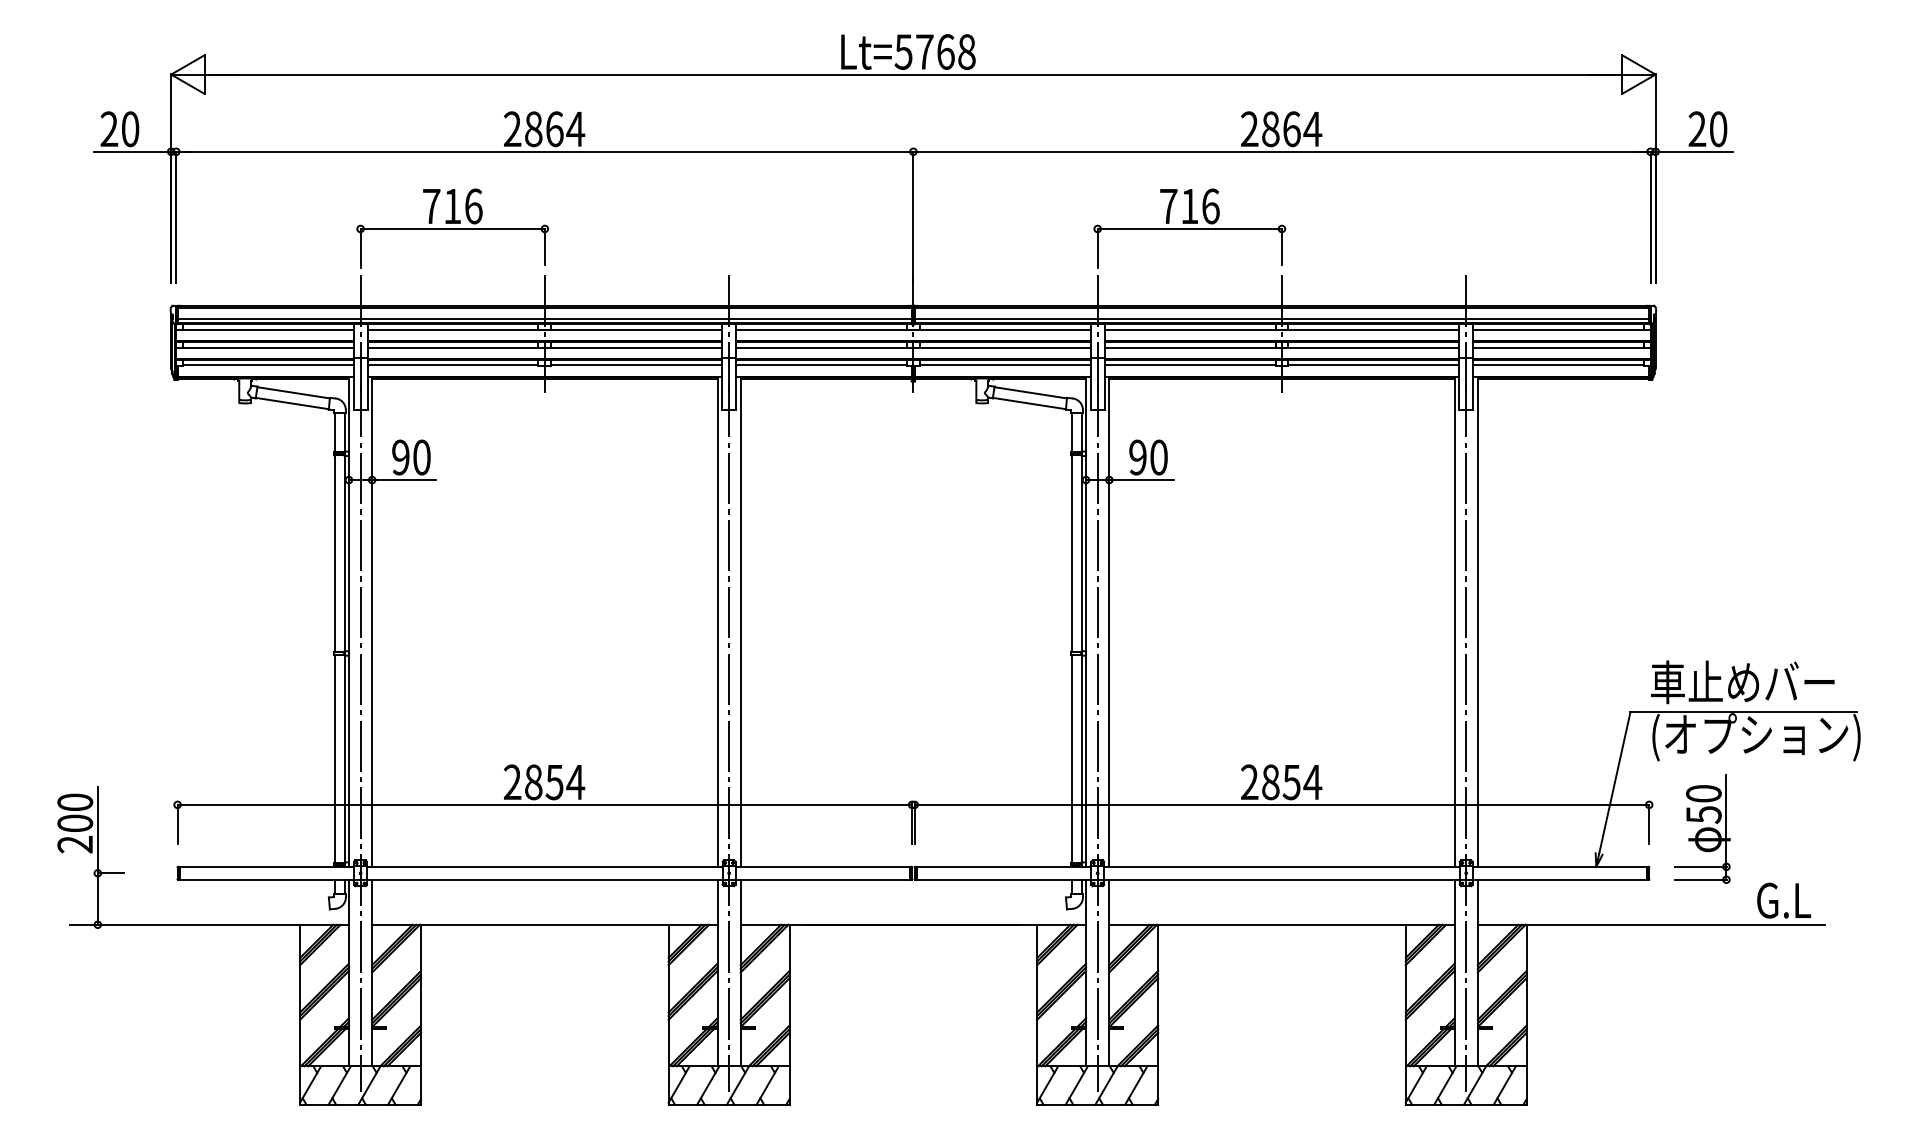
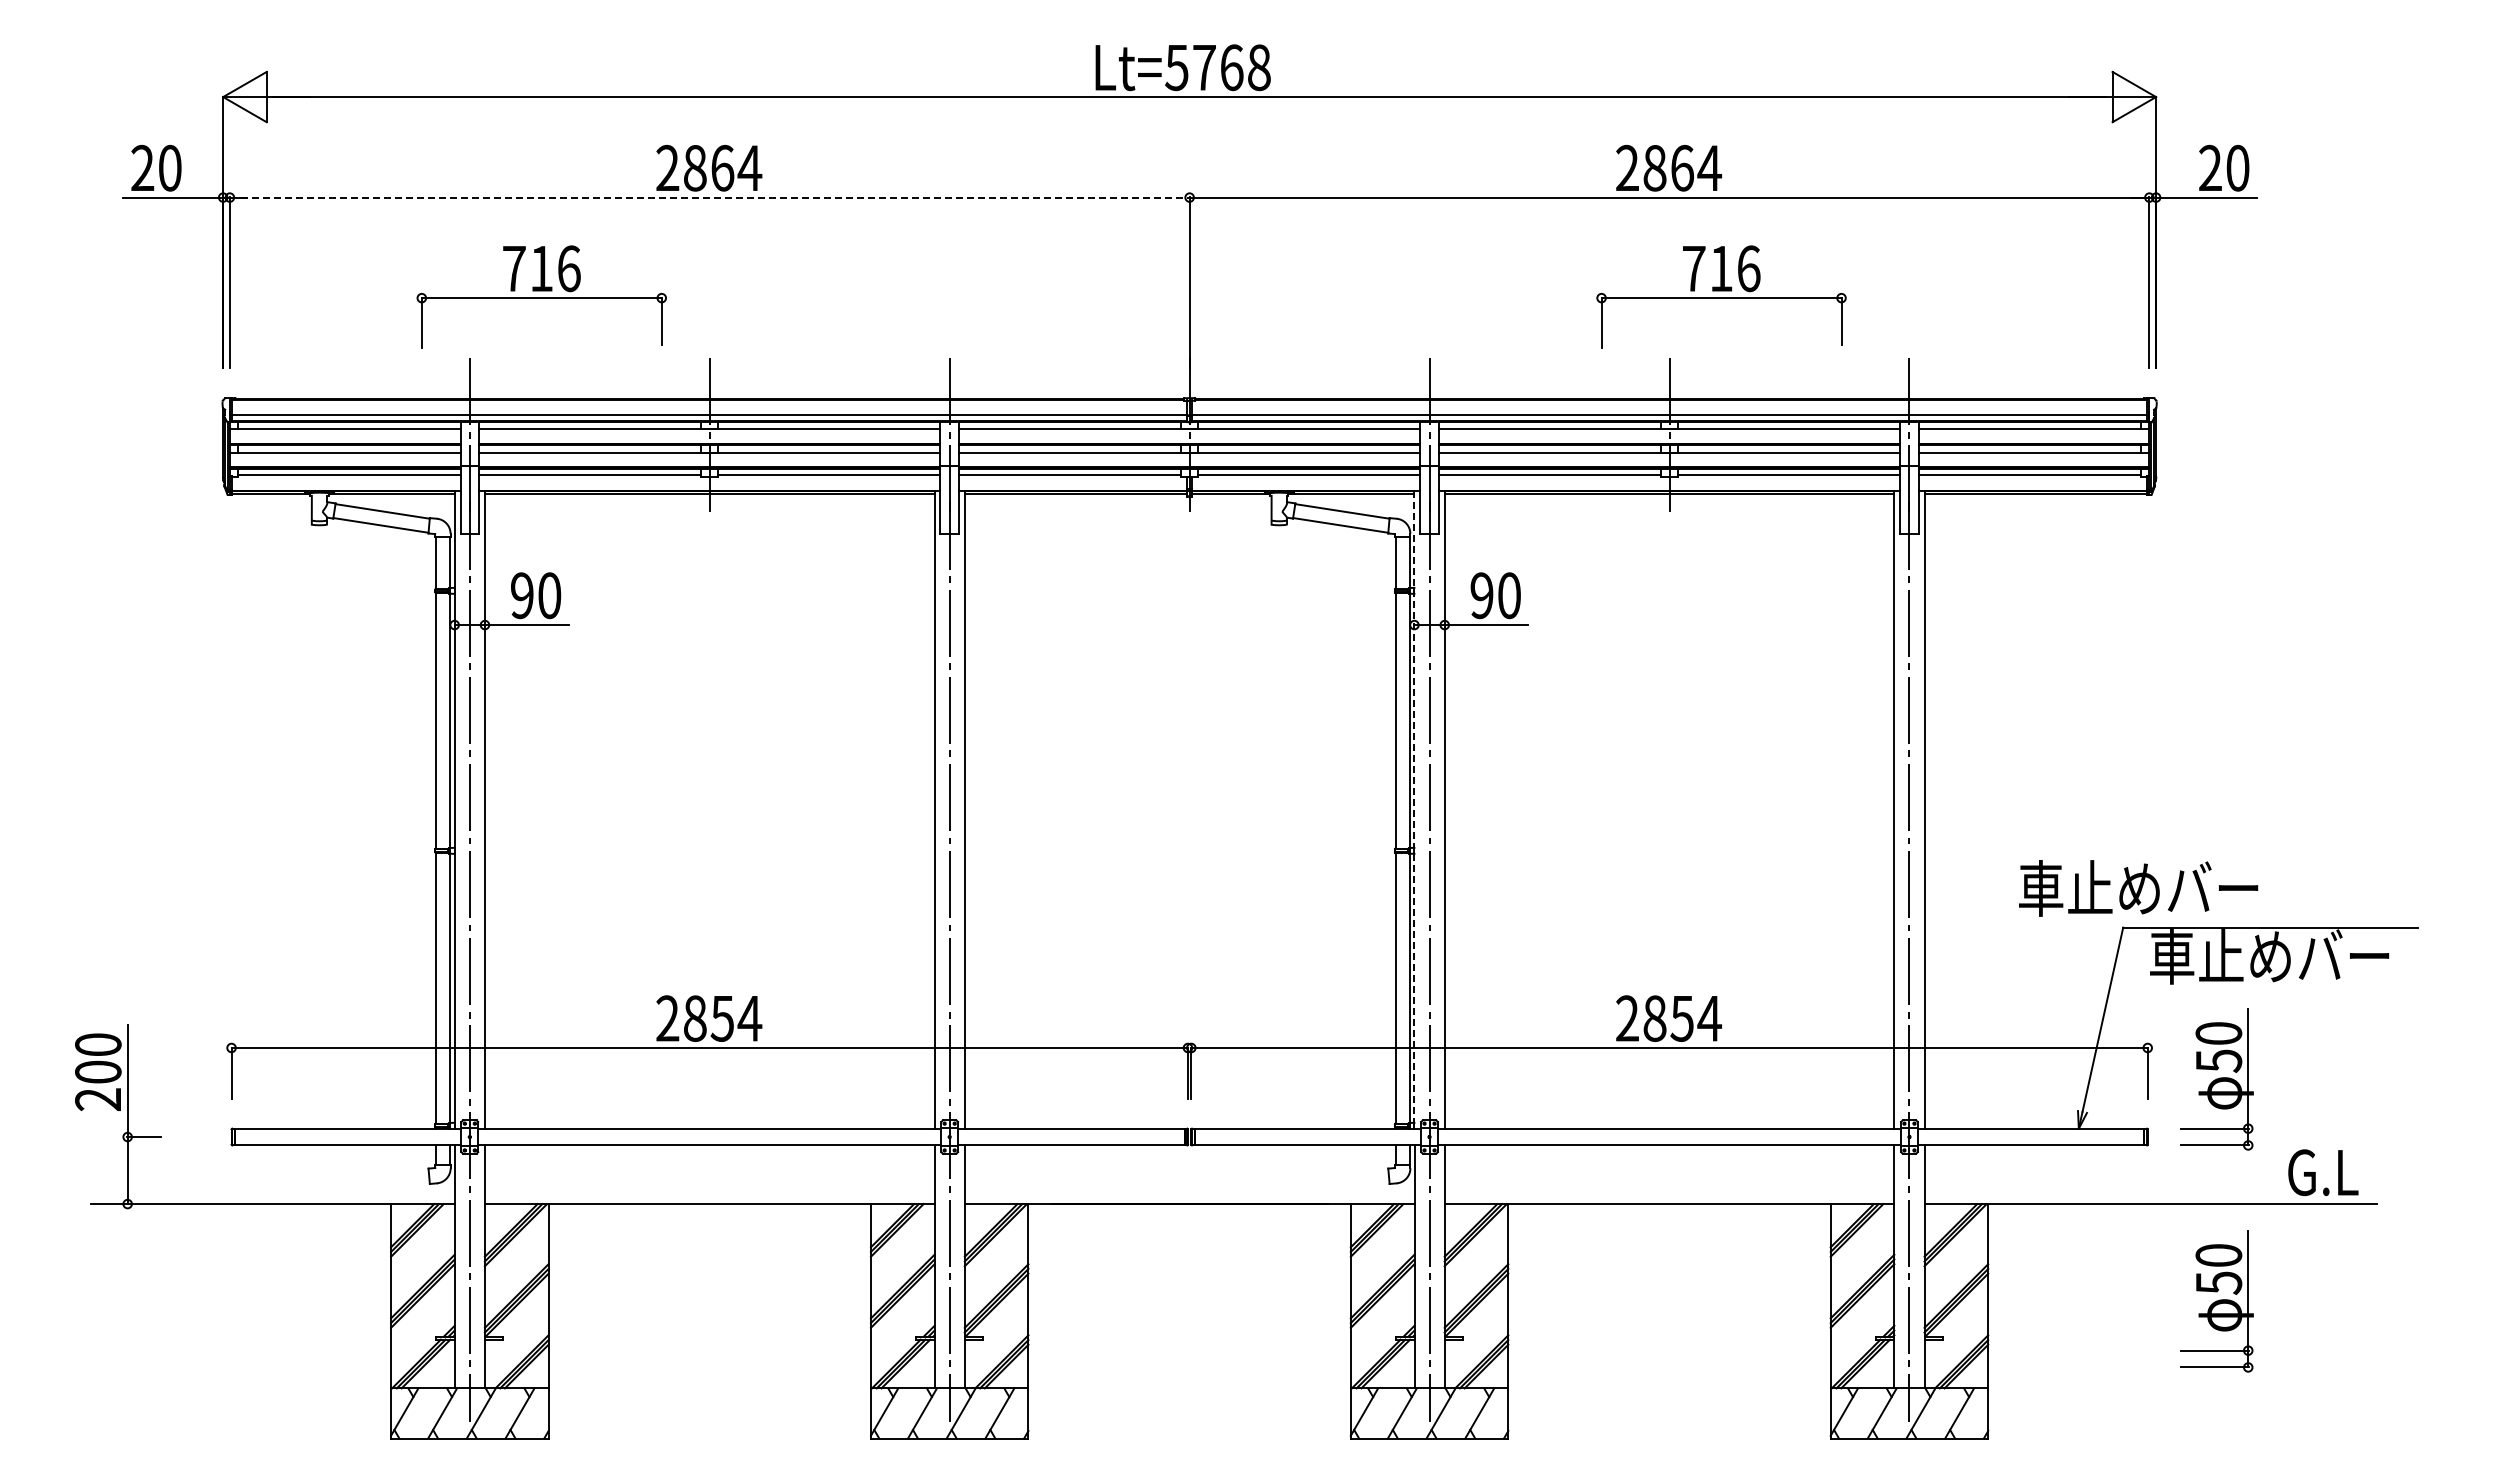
line: (544, 151) -> (709, 197), solid -> dashed
part: (452, 227) -> (541, 296), moved
part: (1189, 227) -> (1721, 296), moved
line: (1086, 622) -> (1414, 810), solid -> dashed
text: (1742, 682) -> (2138, 888), moved
text: (1755, 737) -> (2286, 960), (オプション) -> 車止めバー
part: (1702, 999) -> (2216, 1301), added

